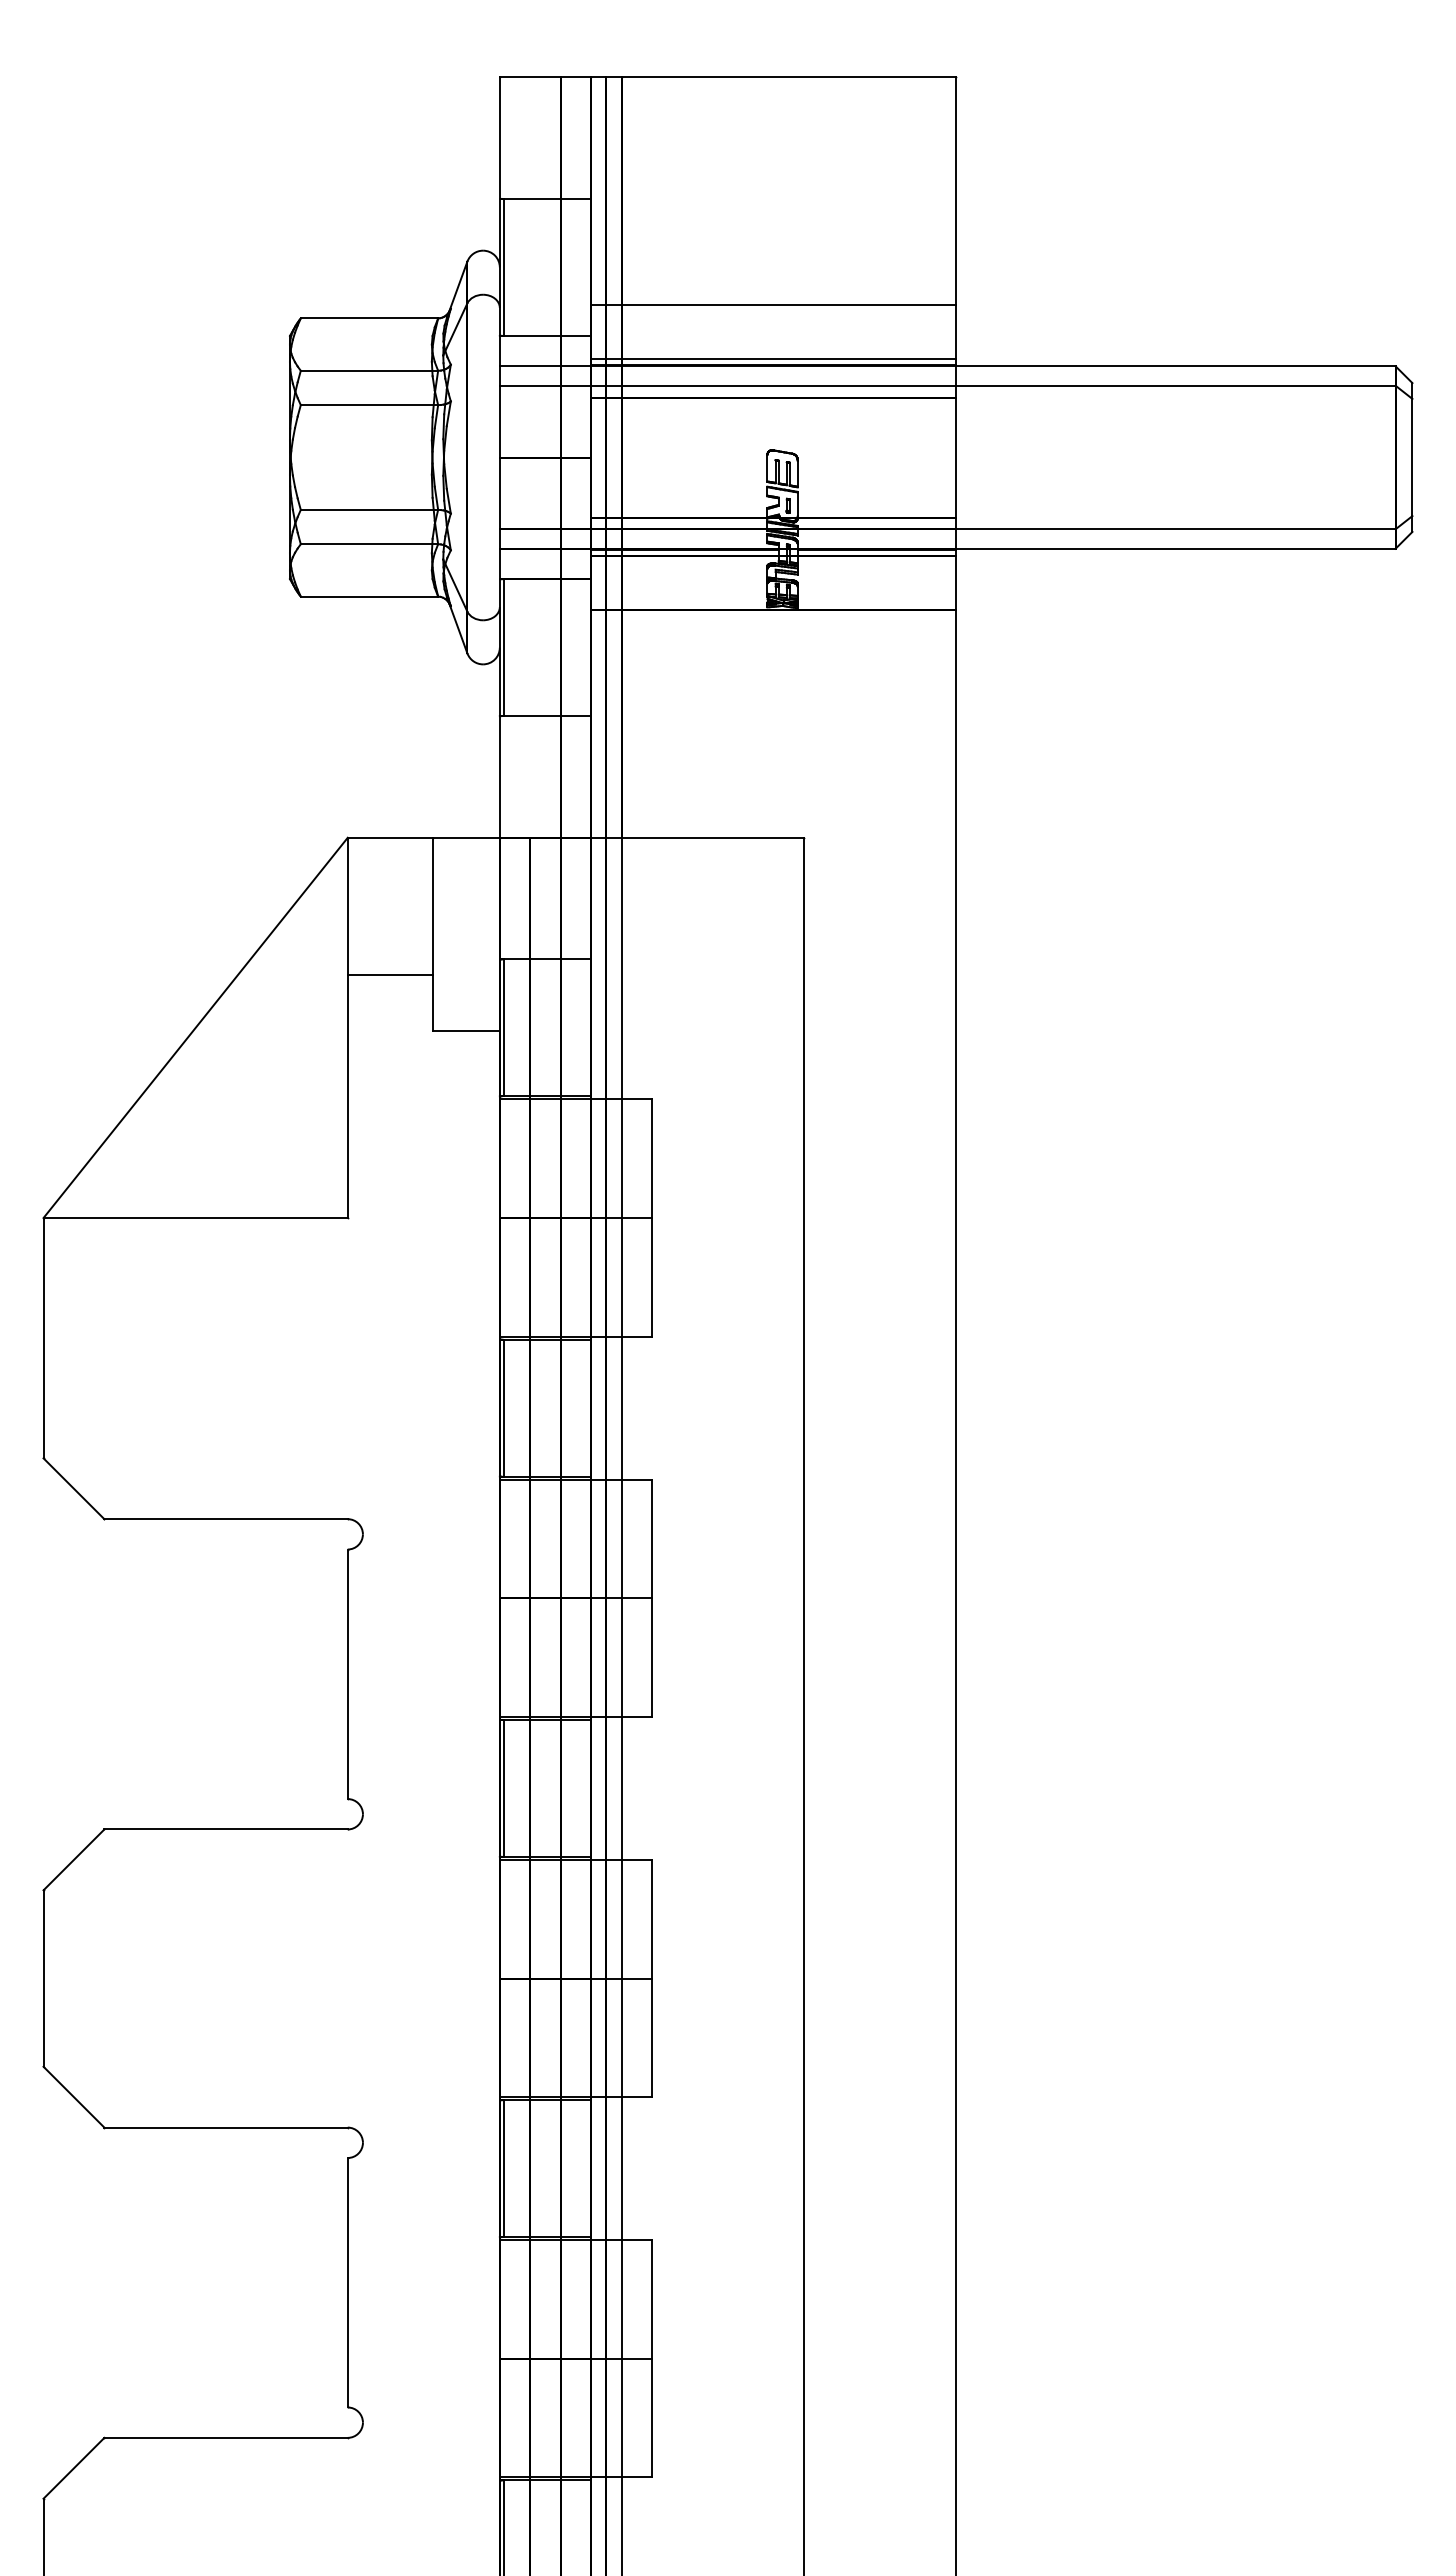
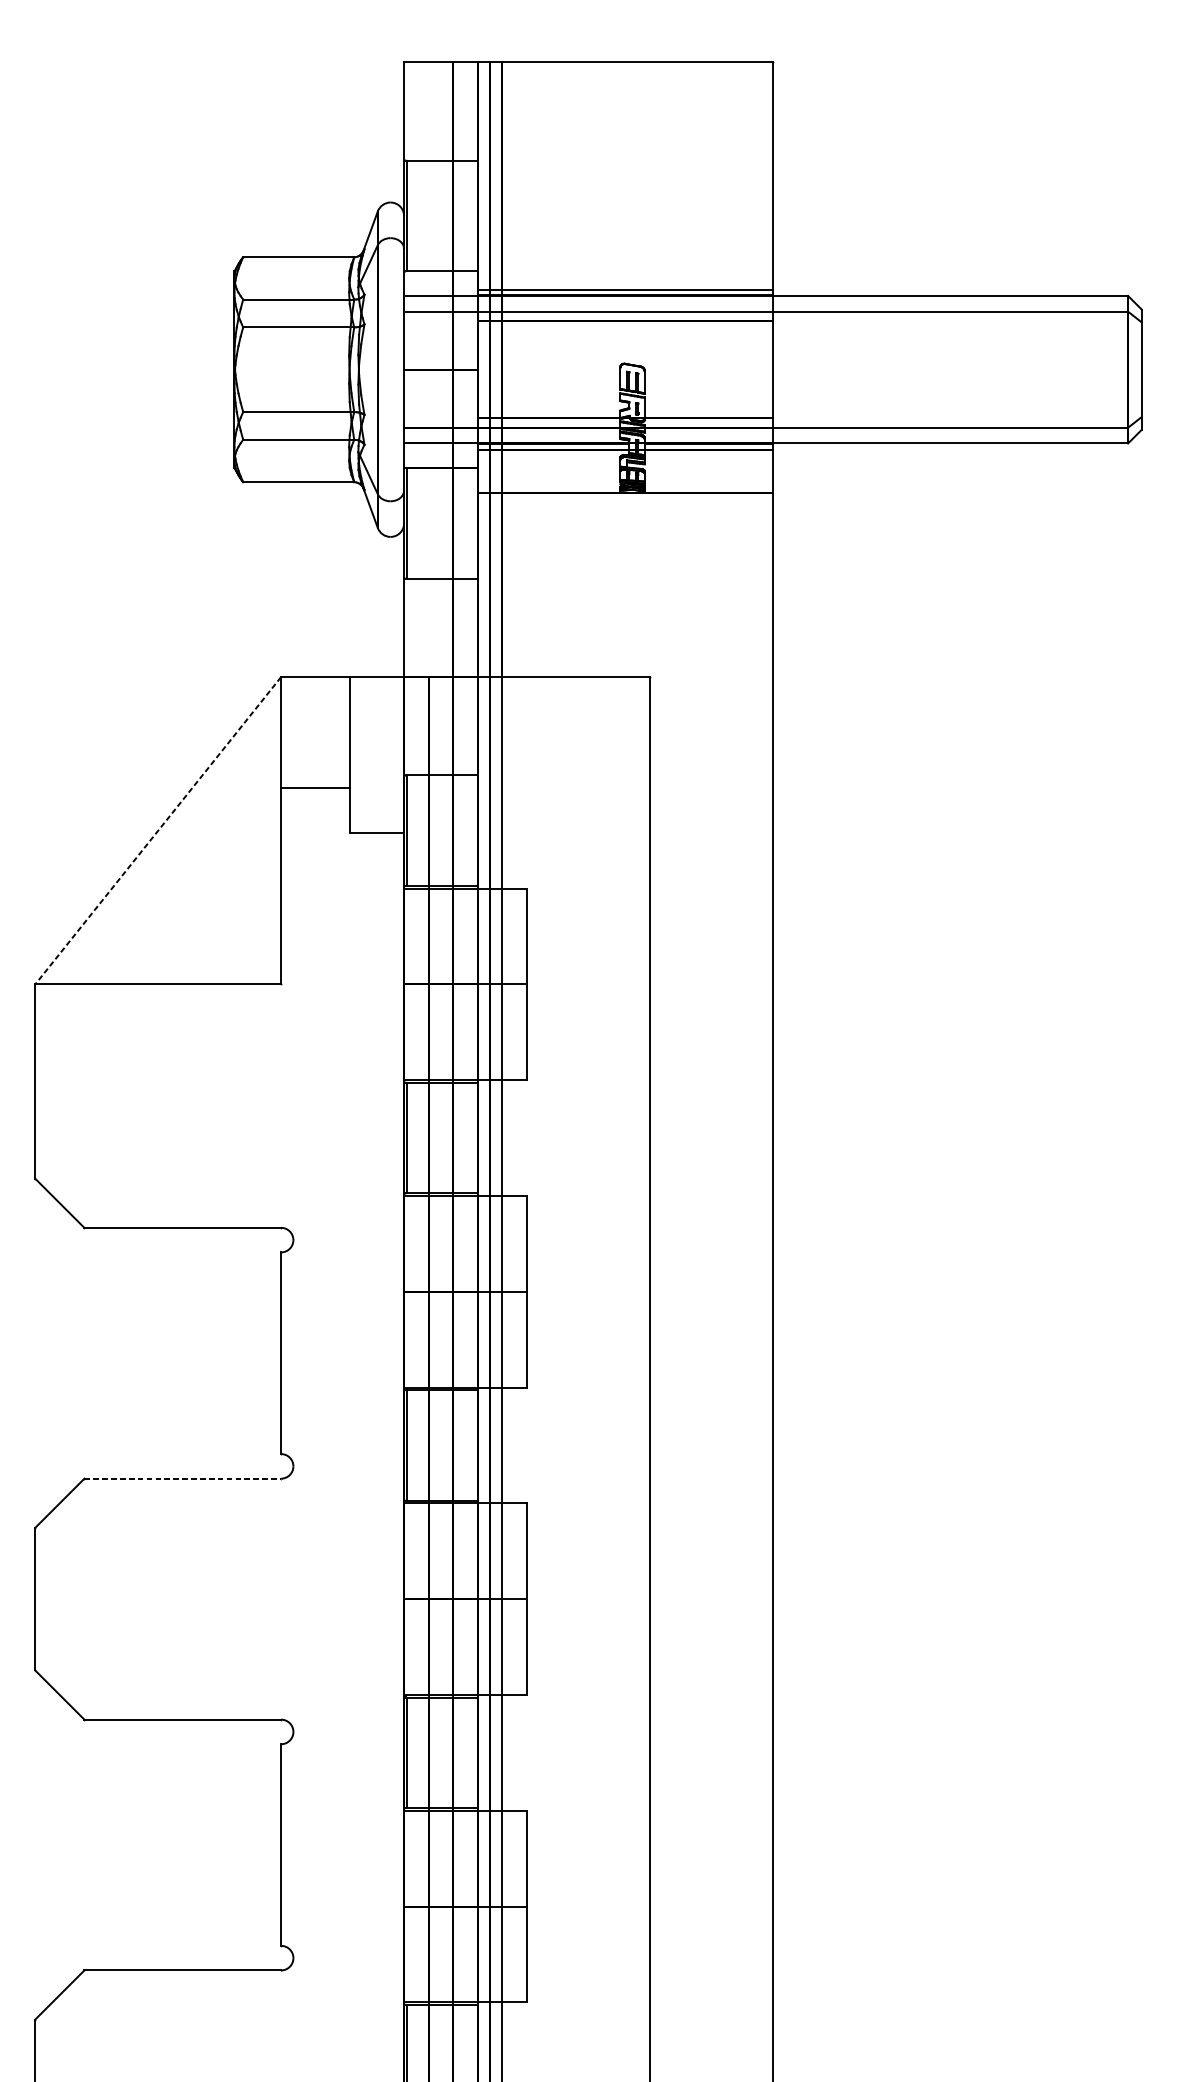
line: (773, 305) -> (625, 246), removed
line: (195, 1028) -> (158, 831), solid -> dashed
line: (226, 1829) -> (183, 1478), solid -> dashed

